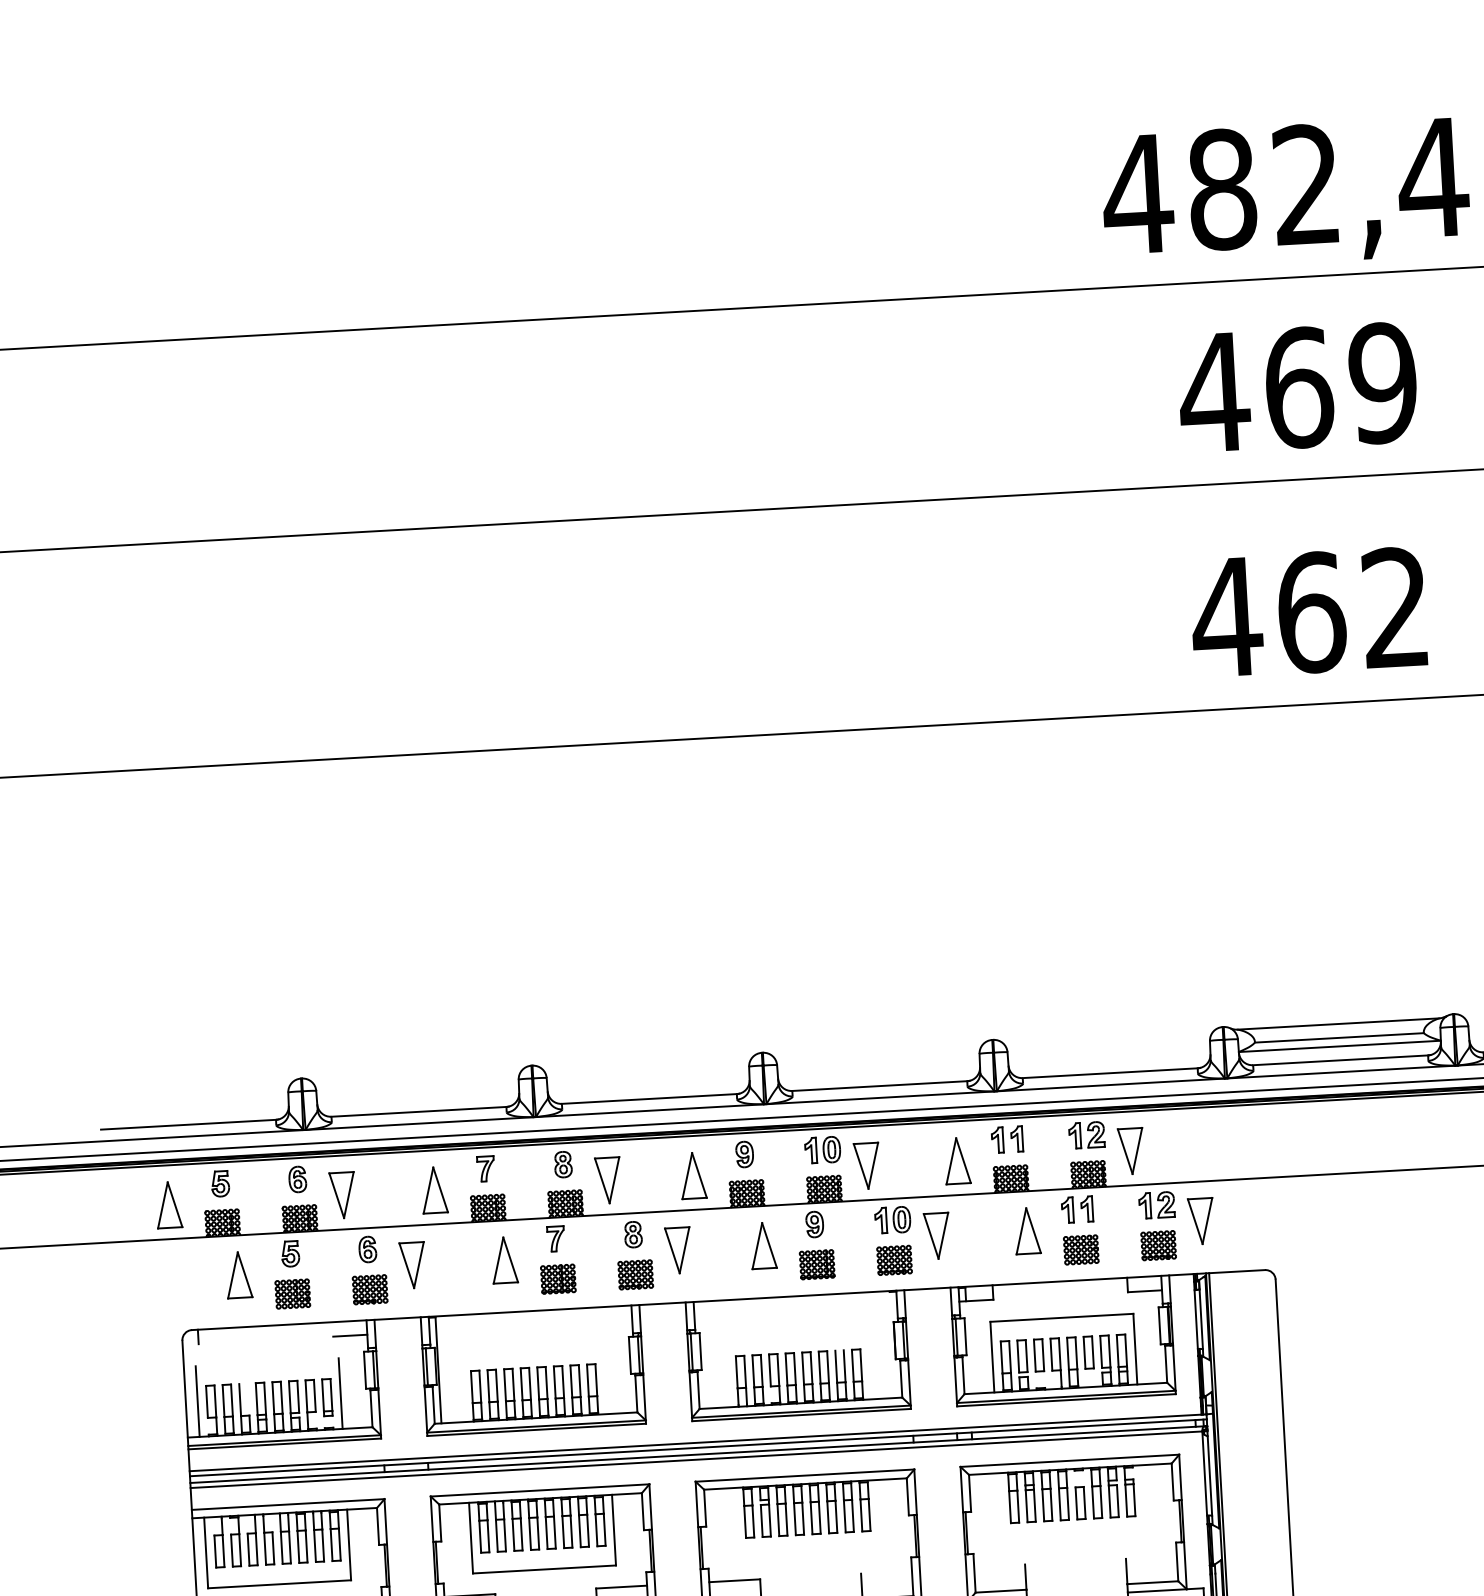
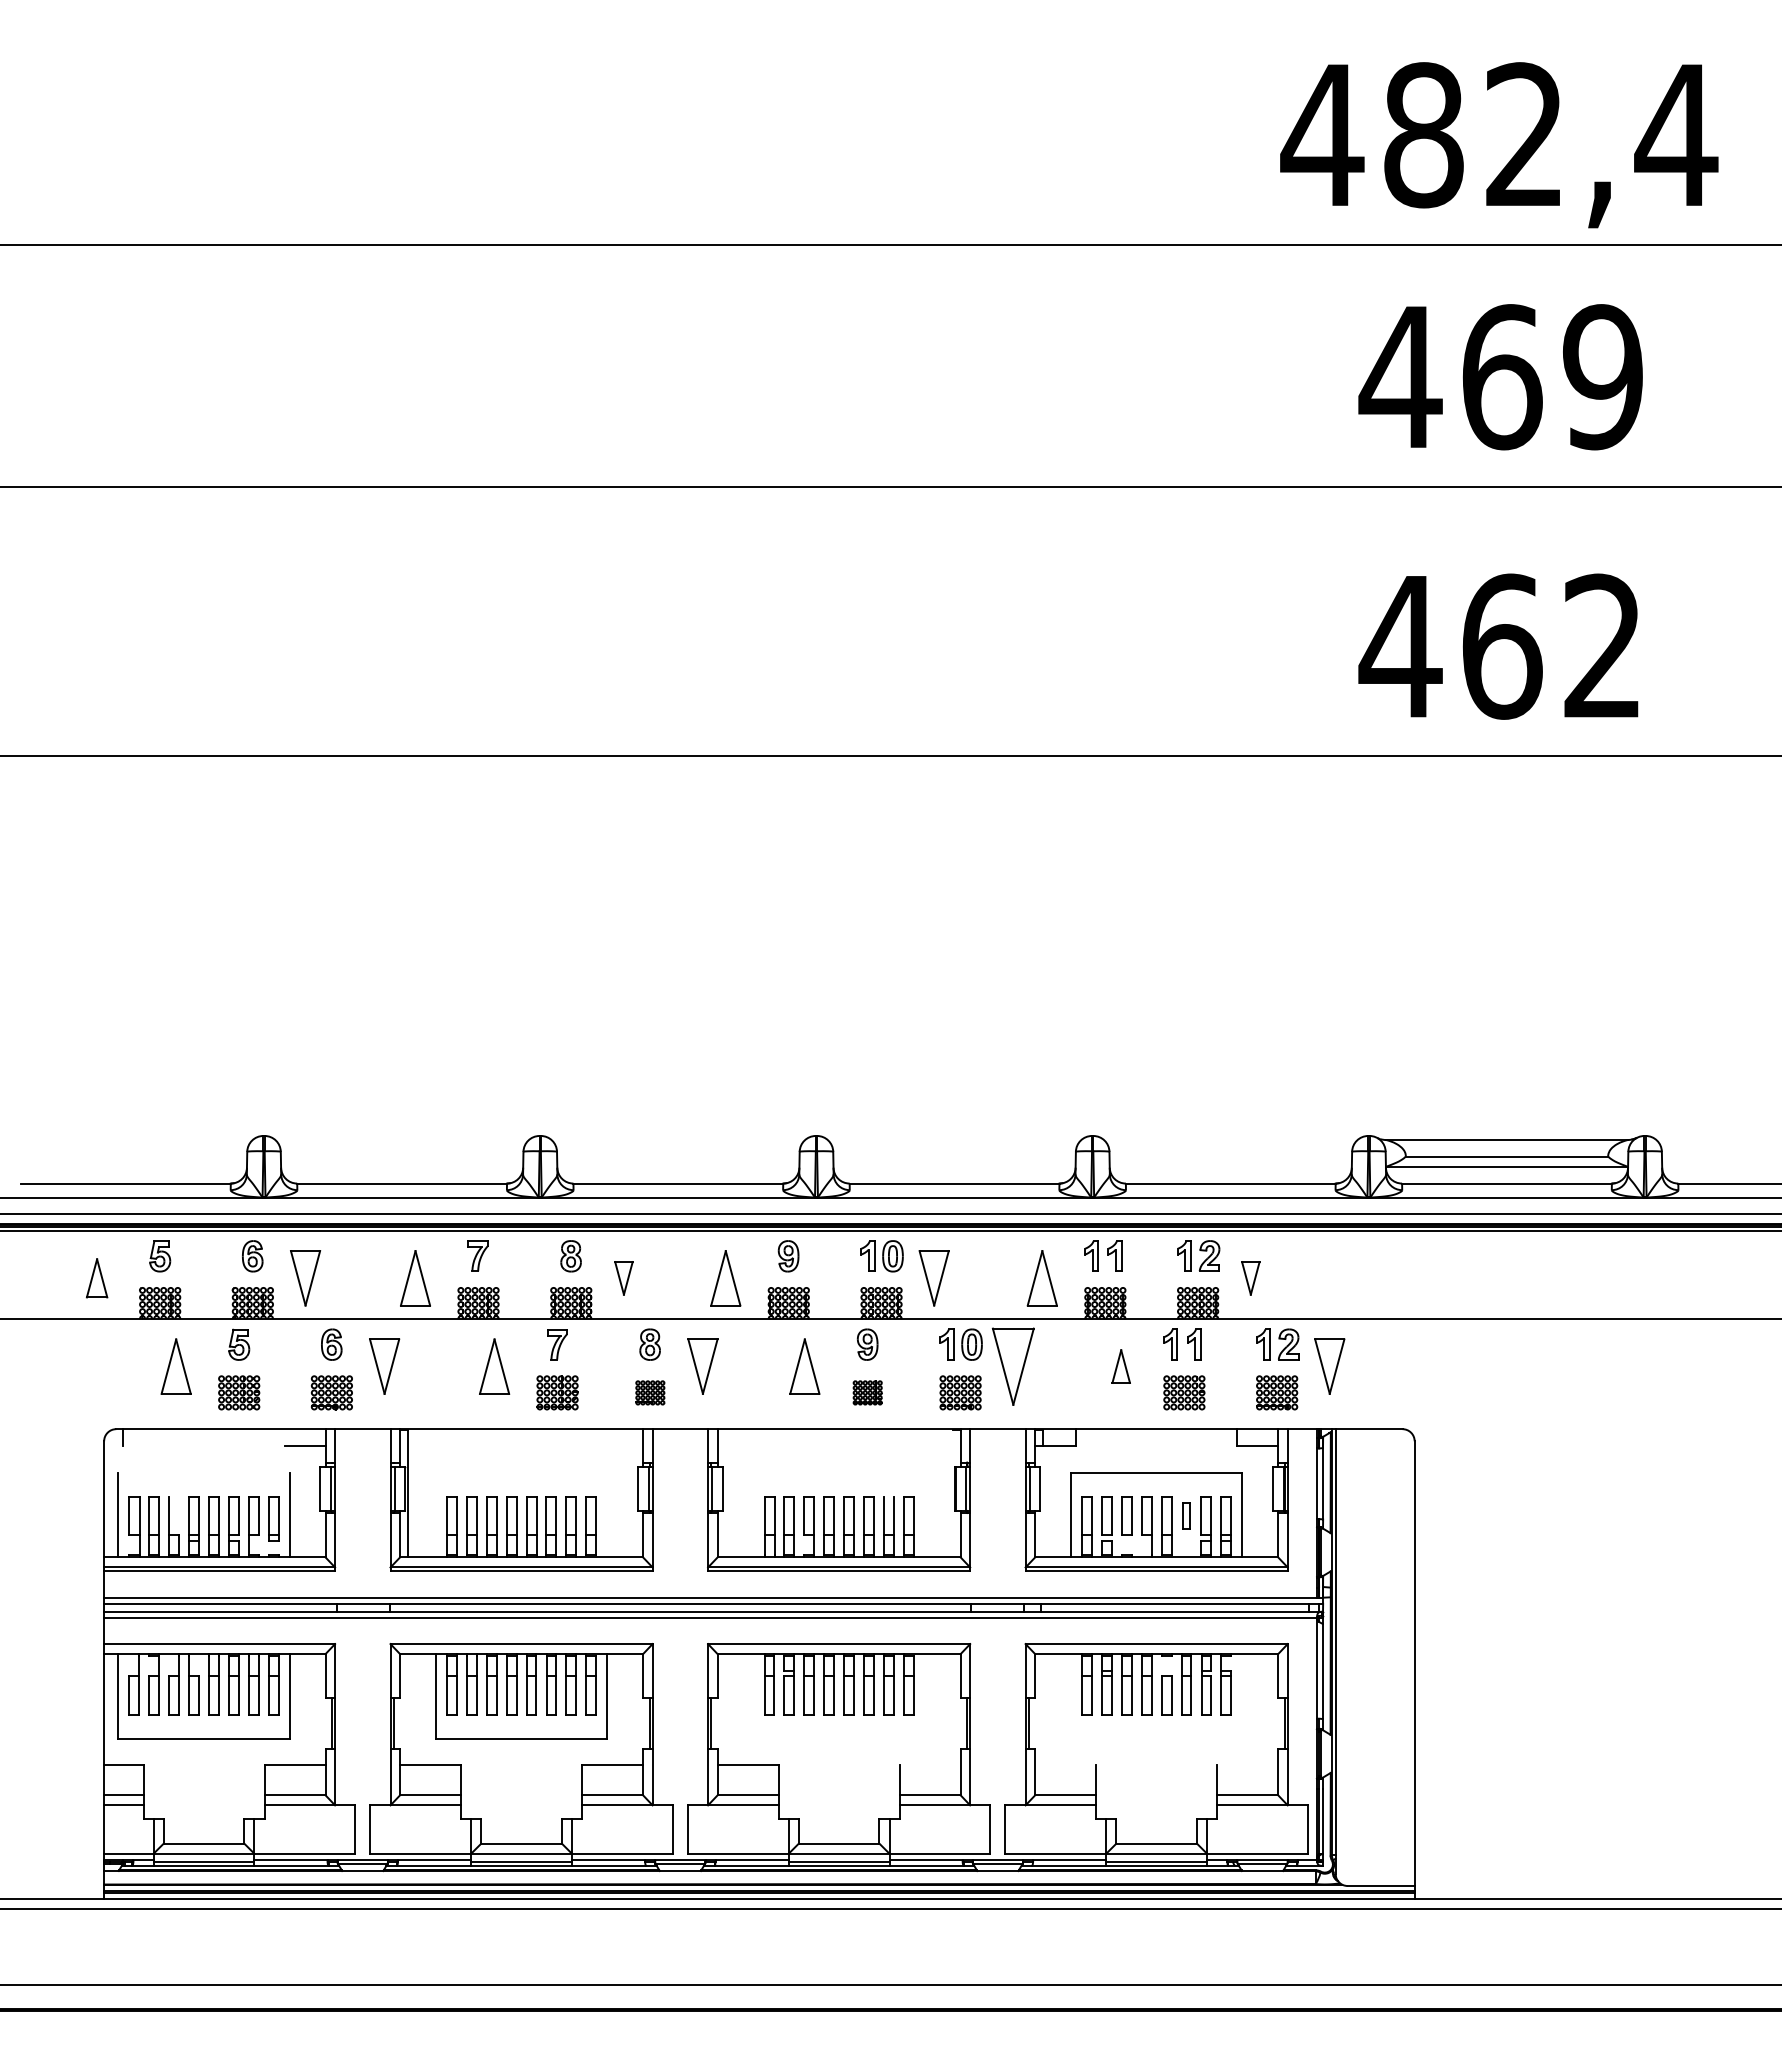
part: (1131, 1151) -> (1250, 1278), size x0.6
part: (608, 1180) -> (623, 1278), size x0.6
part: (168, 1205) -> (96, 1278), size x0.7
part: (1026, 1230) -> (1120, 1366), size x0.6
part: (936, 1235) -> (1012, 1366), size x1.4
part: (816, 1264) -> (867, 1392), size x0.7
part: (635, 1274) -> (650, 1392), size x0.7
part: (1088, 1352) -> (1186, 1515), size x0.7

